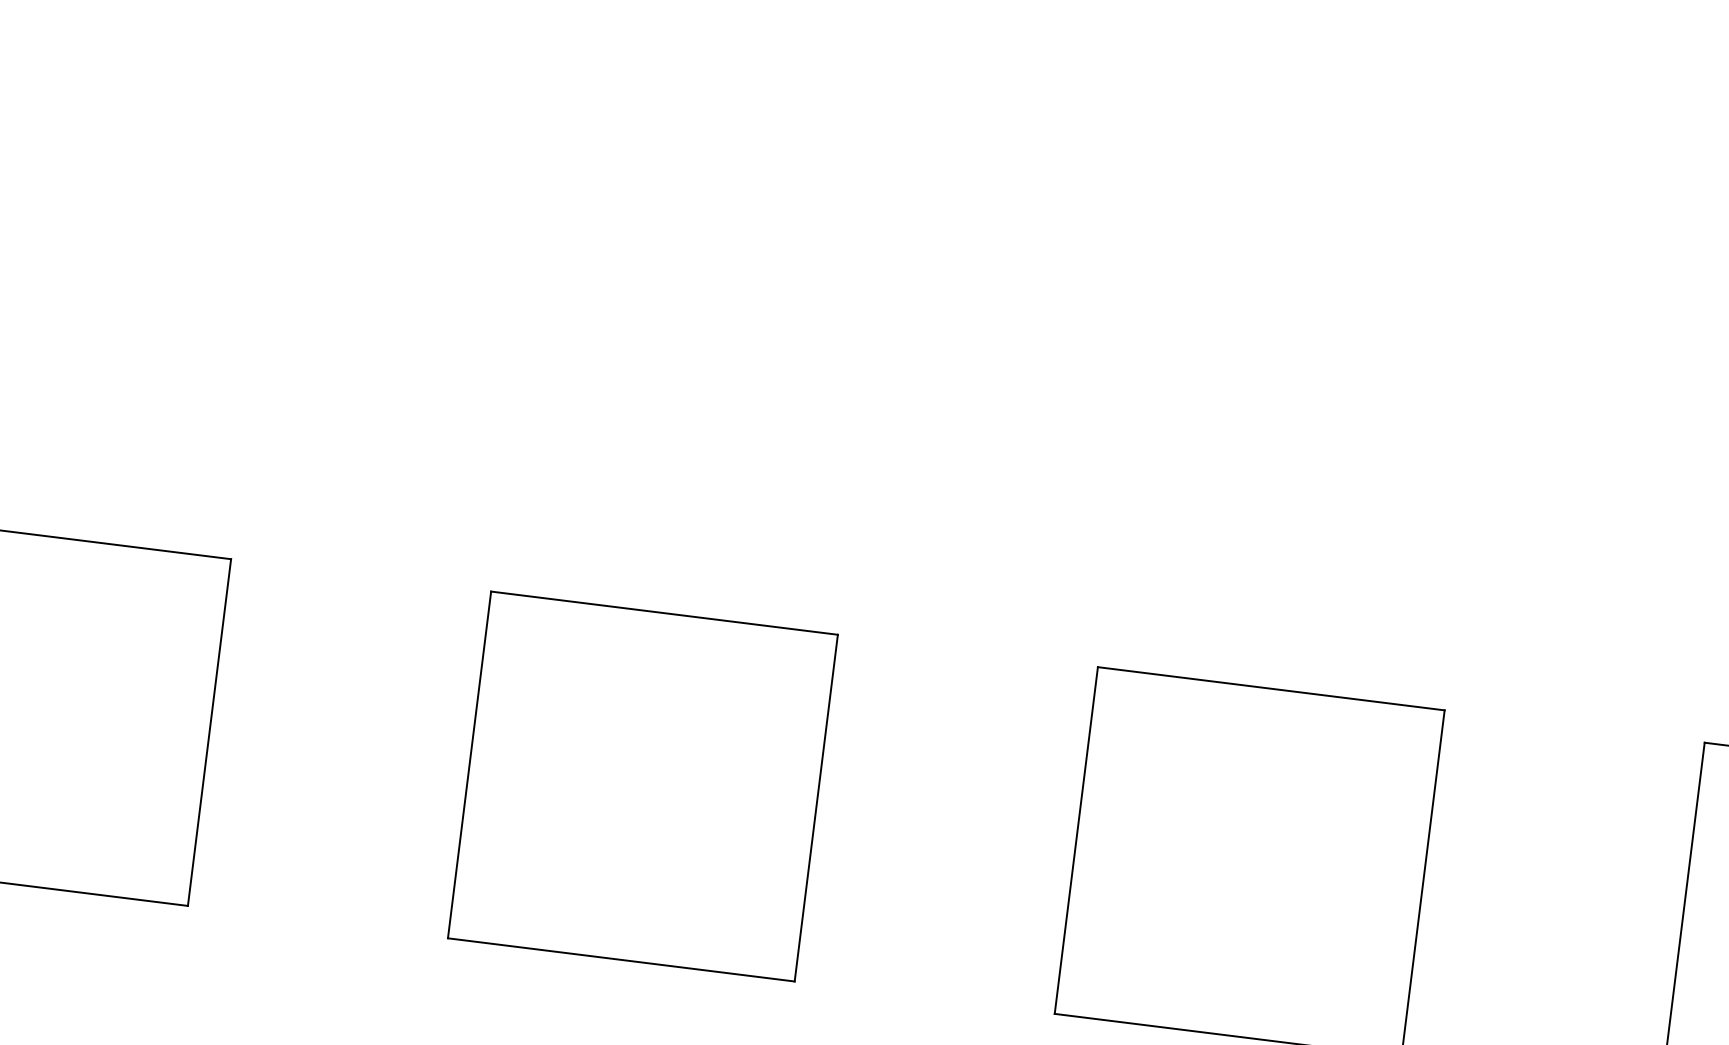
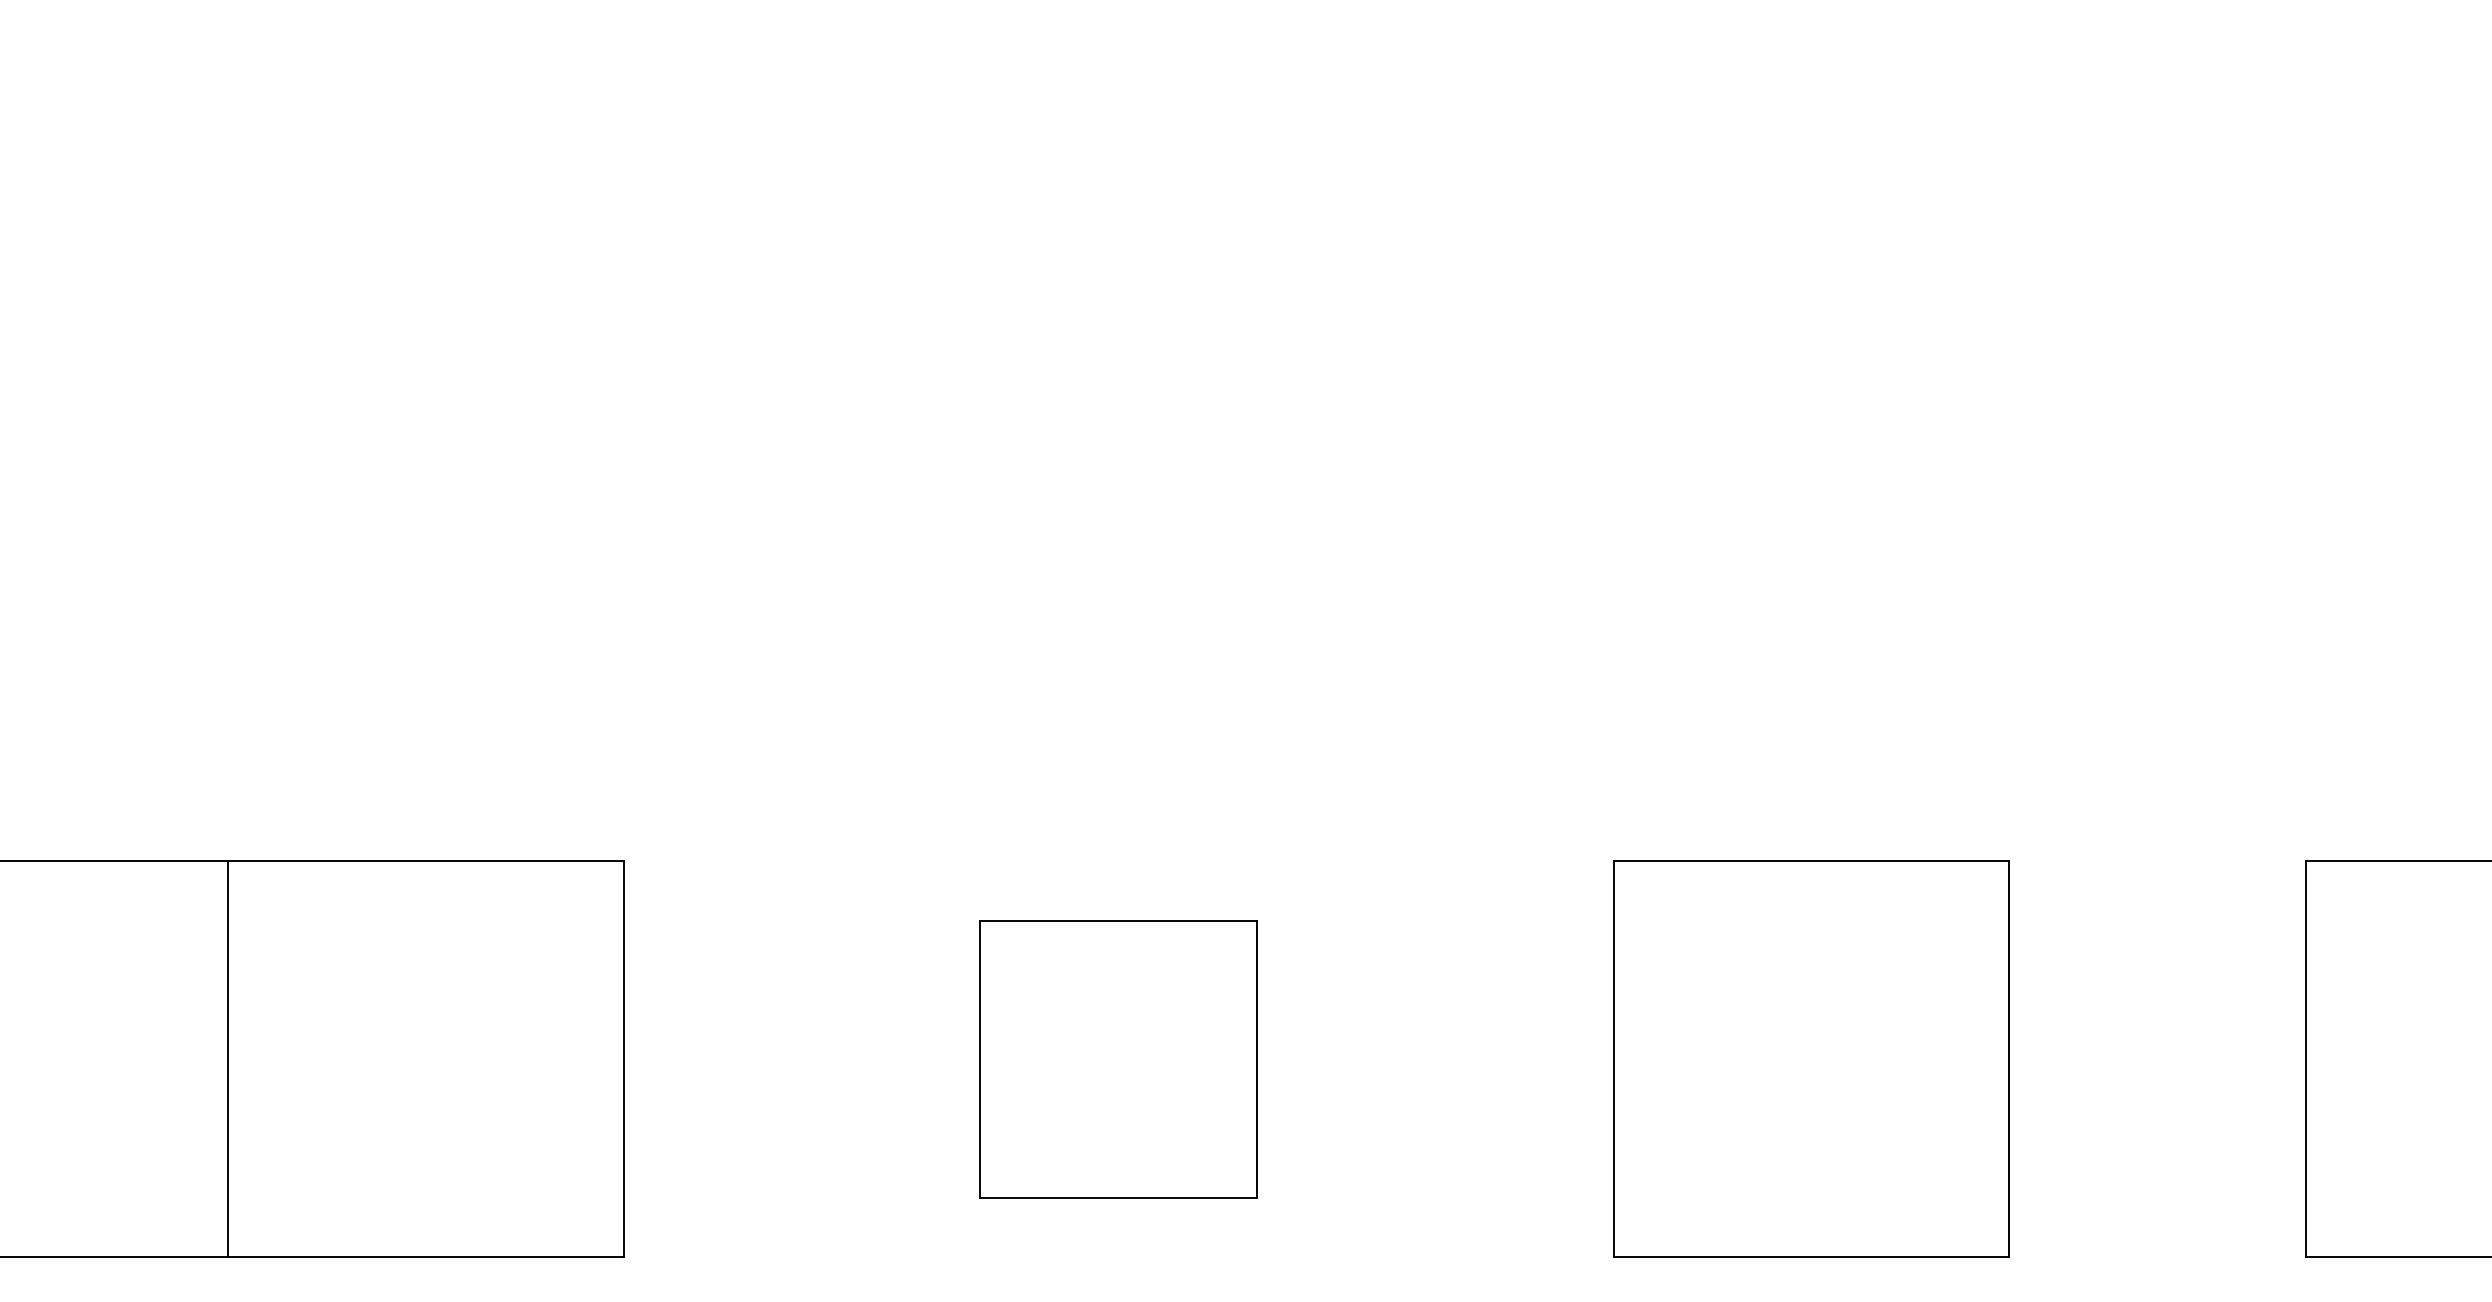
part: (642, 785) -> (1118, 1058), size x0.7

